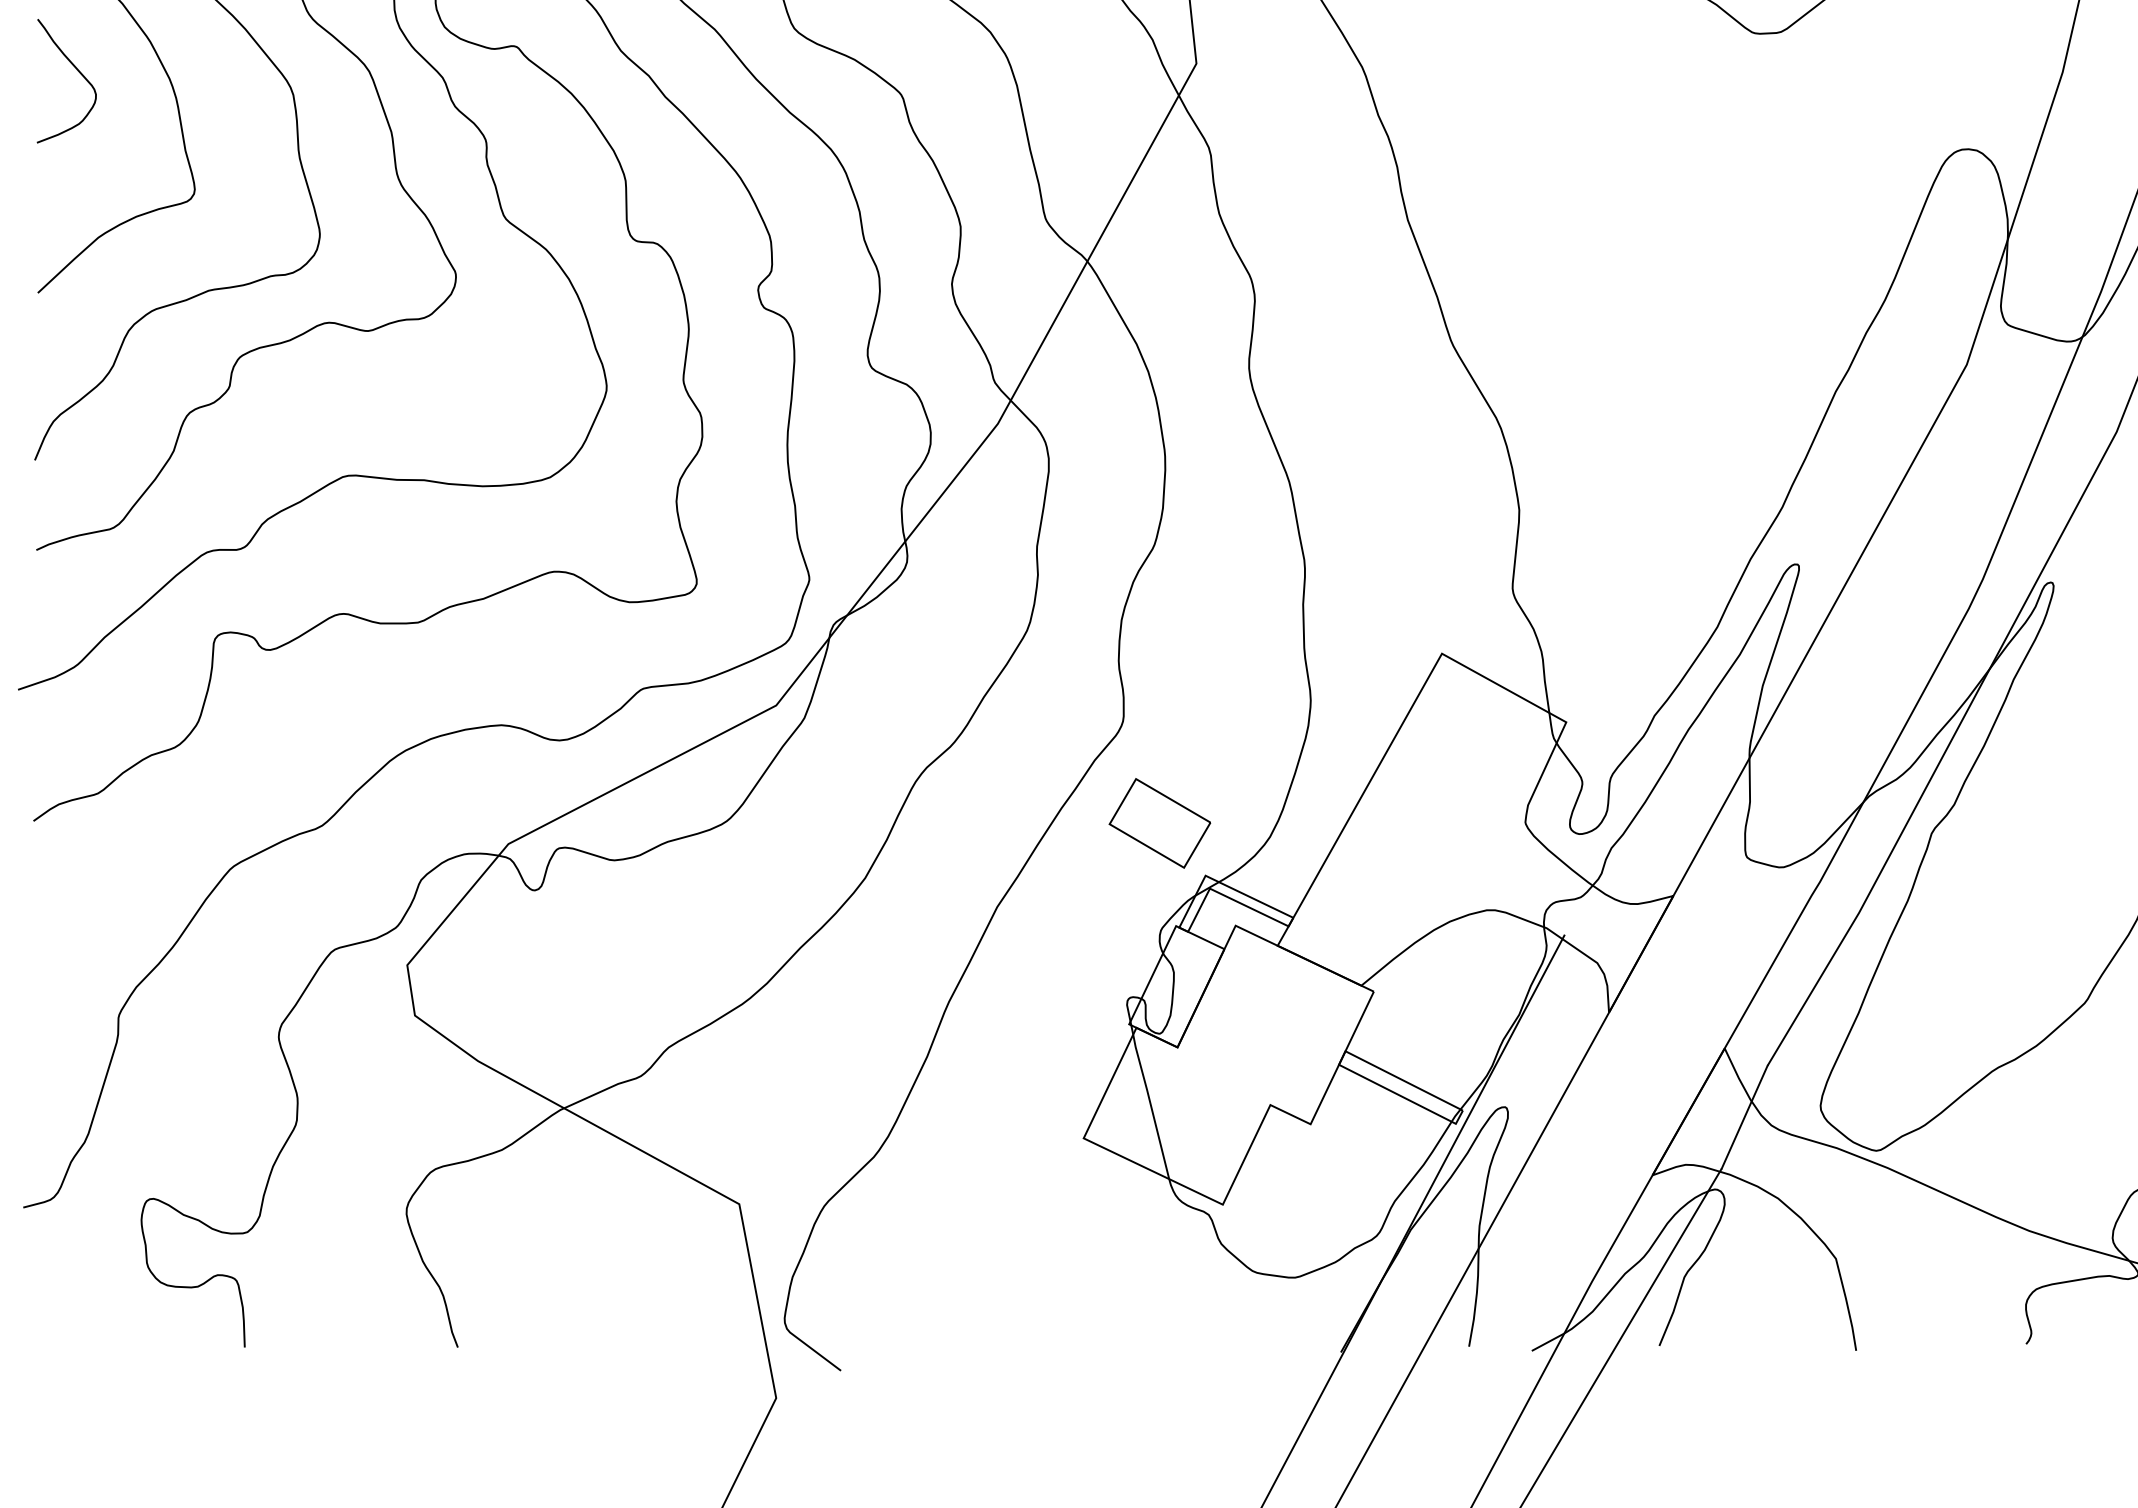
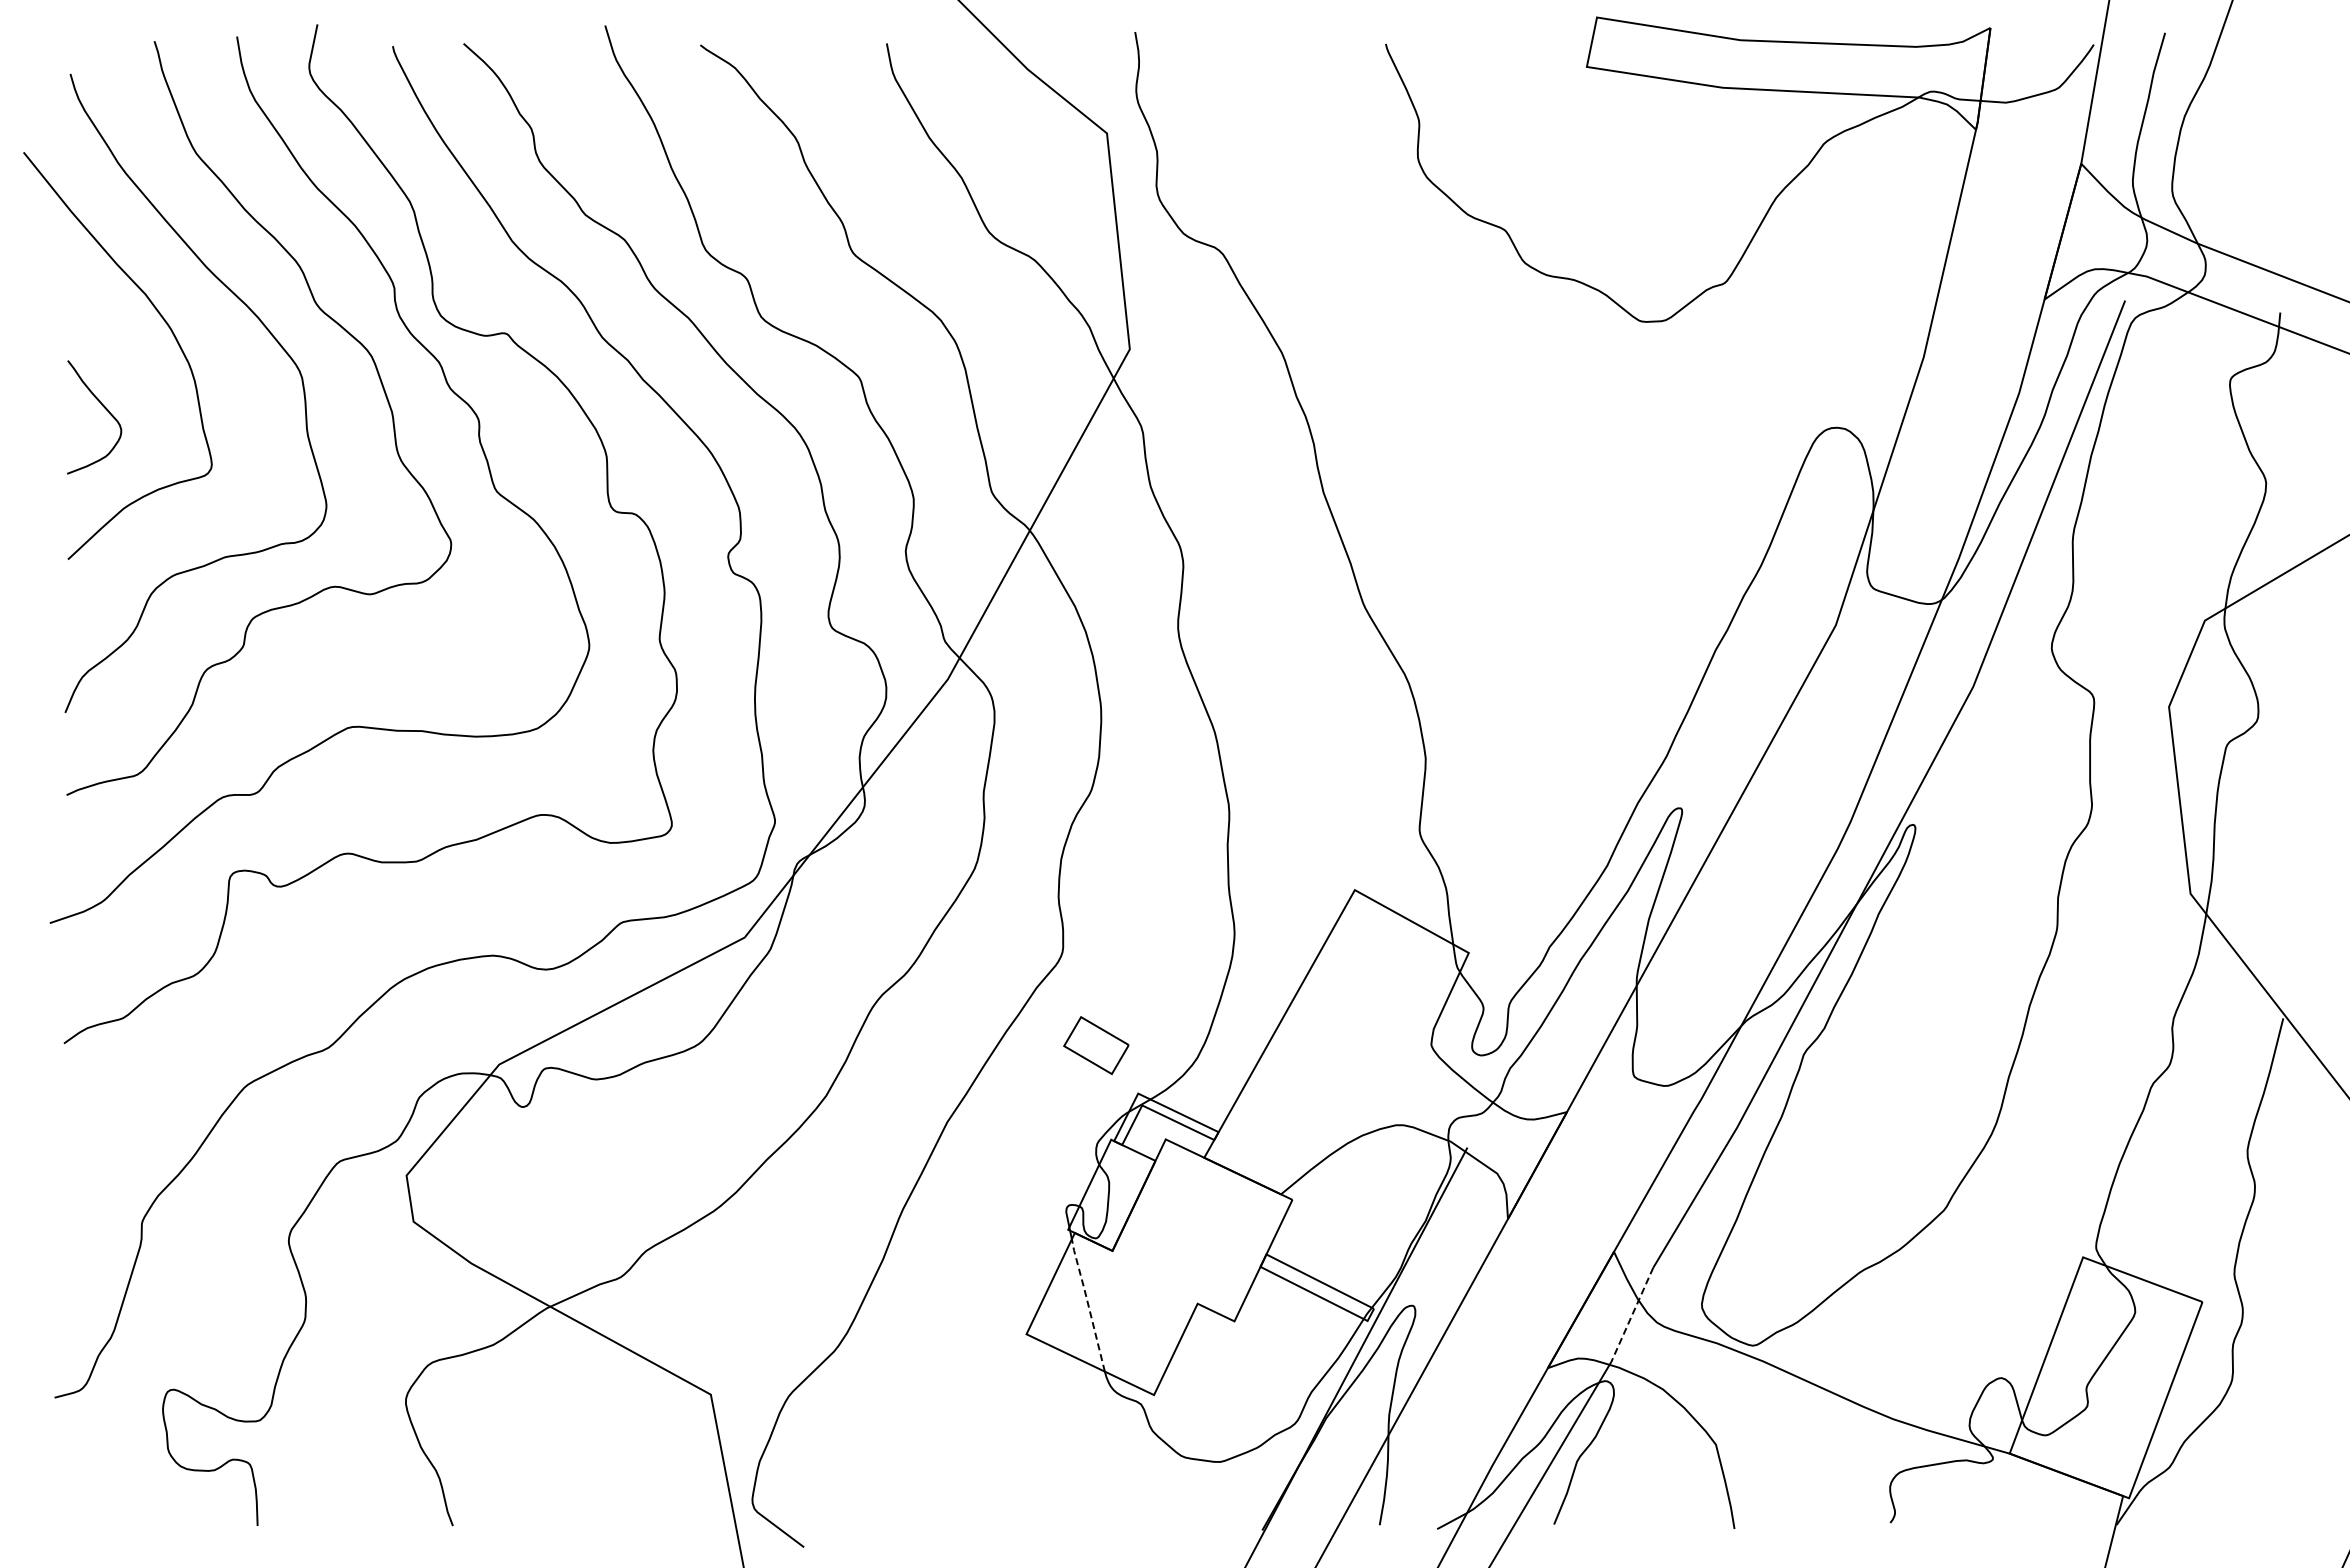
curve: (76, 70) -> (103, 407), moved
part: (1160, 823) -> (1096, 1045), size x0.7
line: (1151, 1105) -> (1088, 1304), solid -> dashed
line: (1744, 1117) -> (1632, 1315), solid -> dashed

